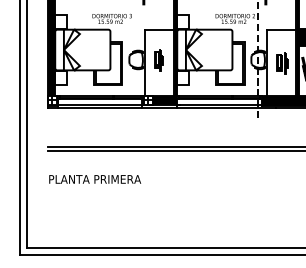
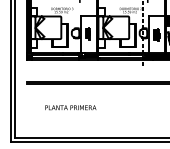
text: (94, 178) -> (70, 107), moved

